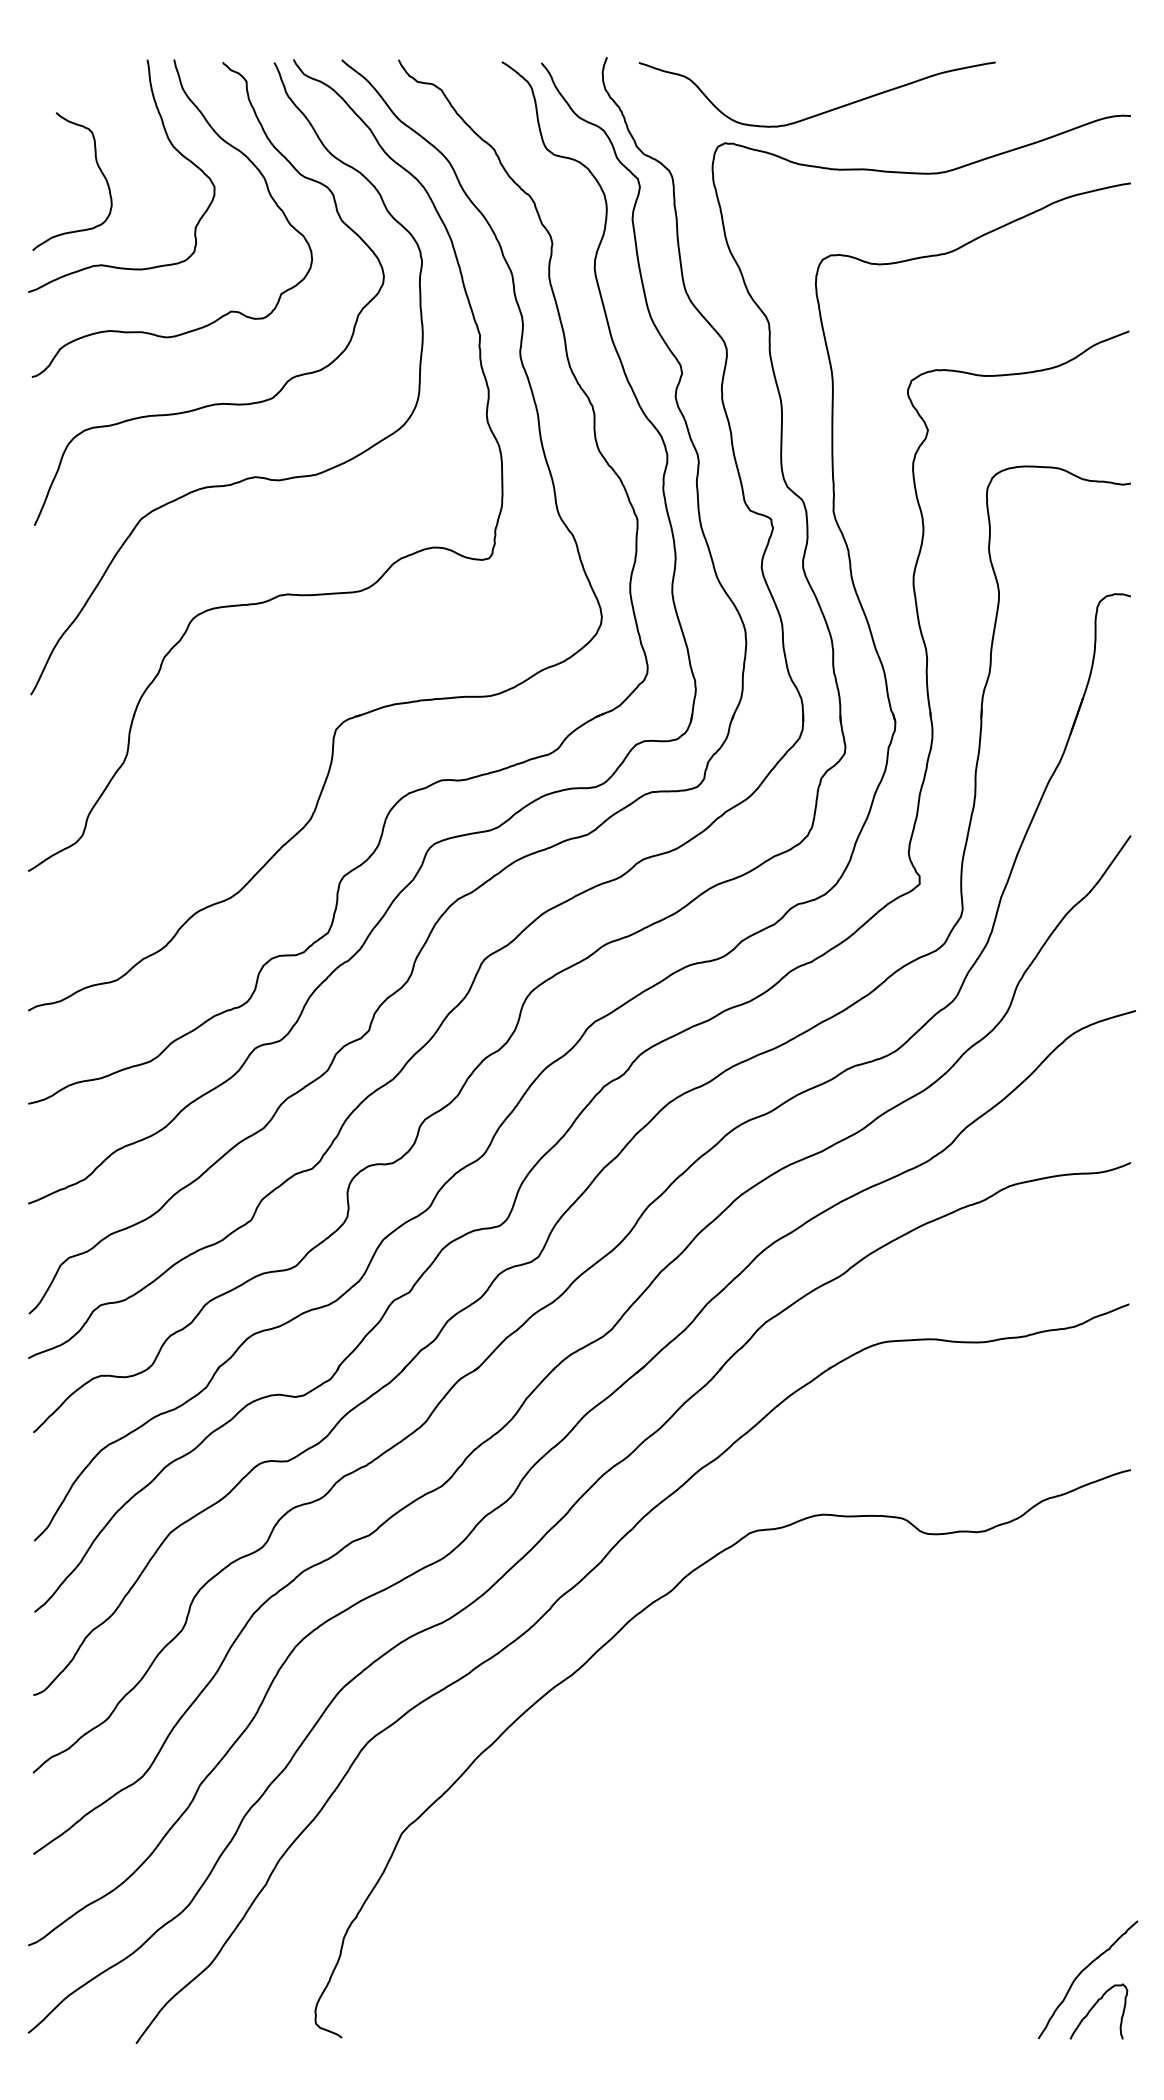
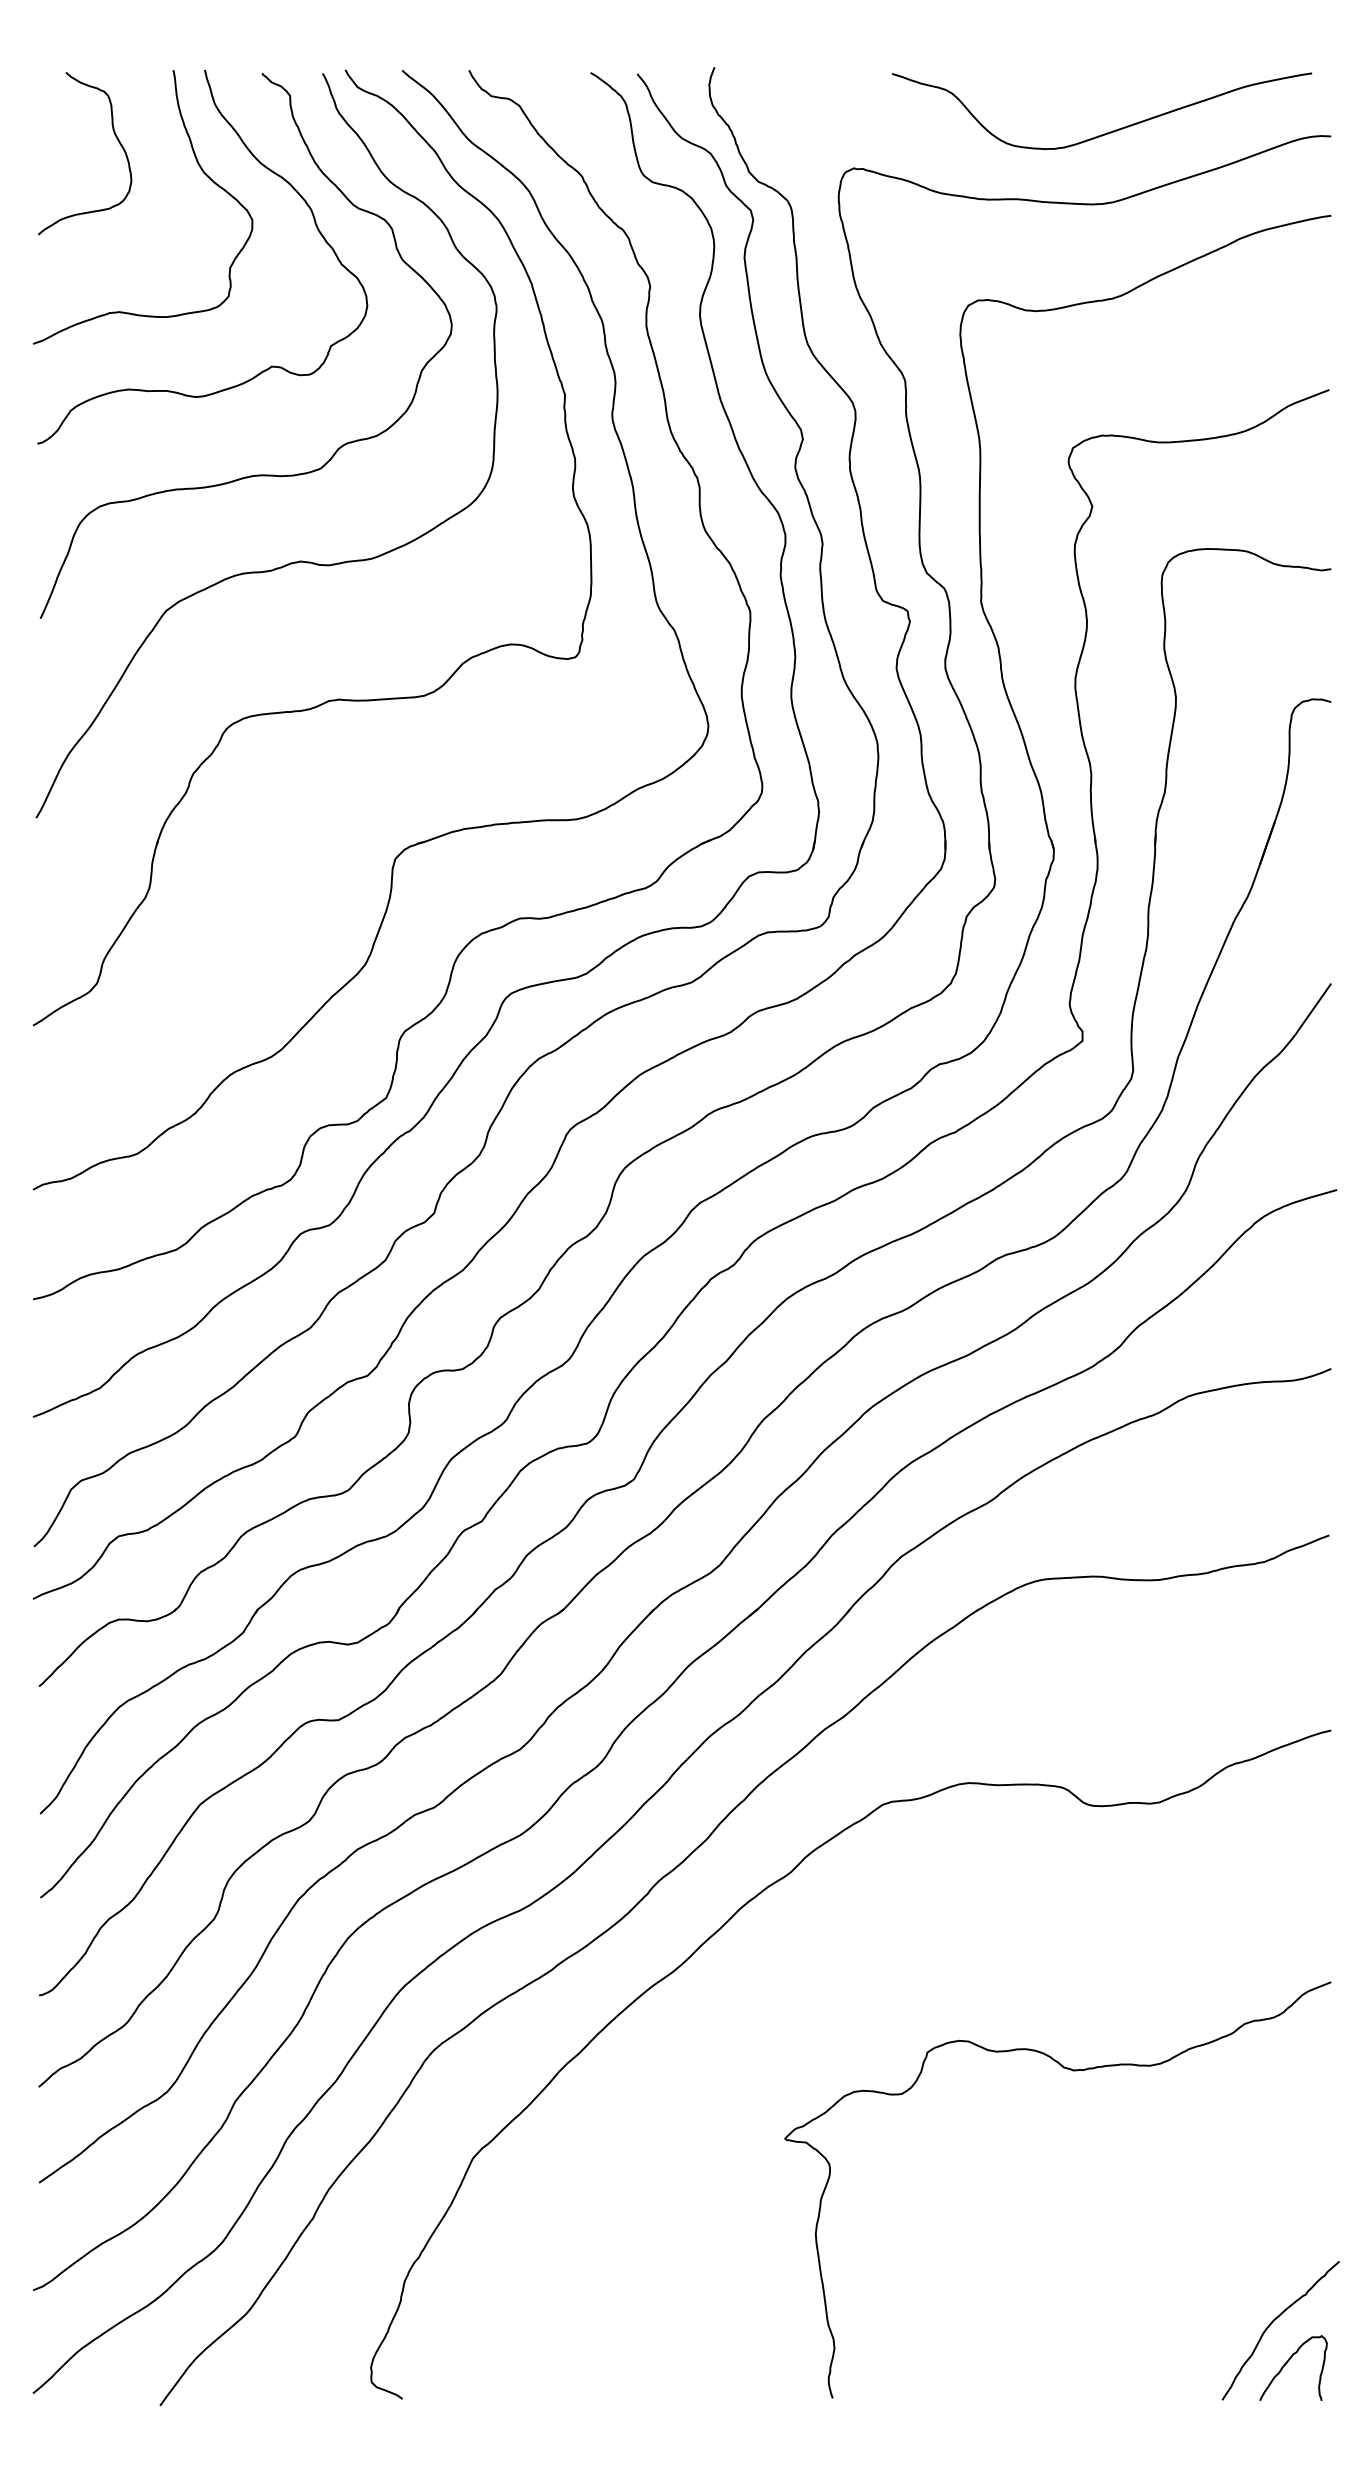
curve: (821, 112) -> (1107, 132), moved
curve: (98, 168) -> (115, 138), moved
curve: (910, 1759) -> (1071, 2071), added

